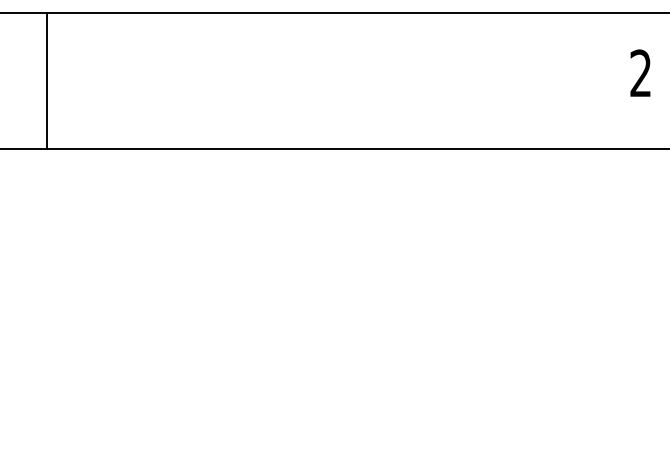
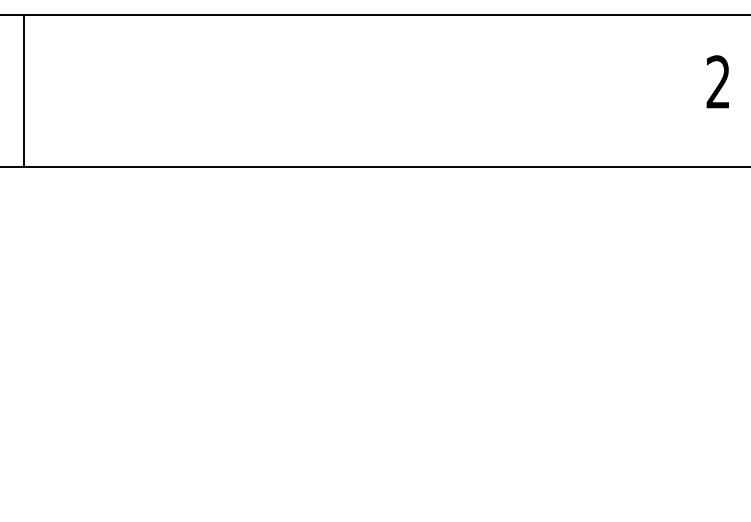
line: (47, 81) -> (24, 91), moved

